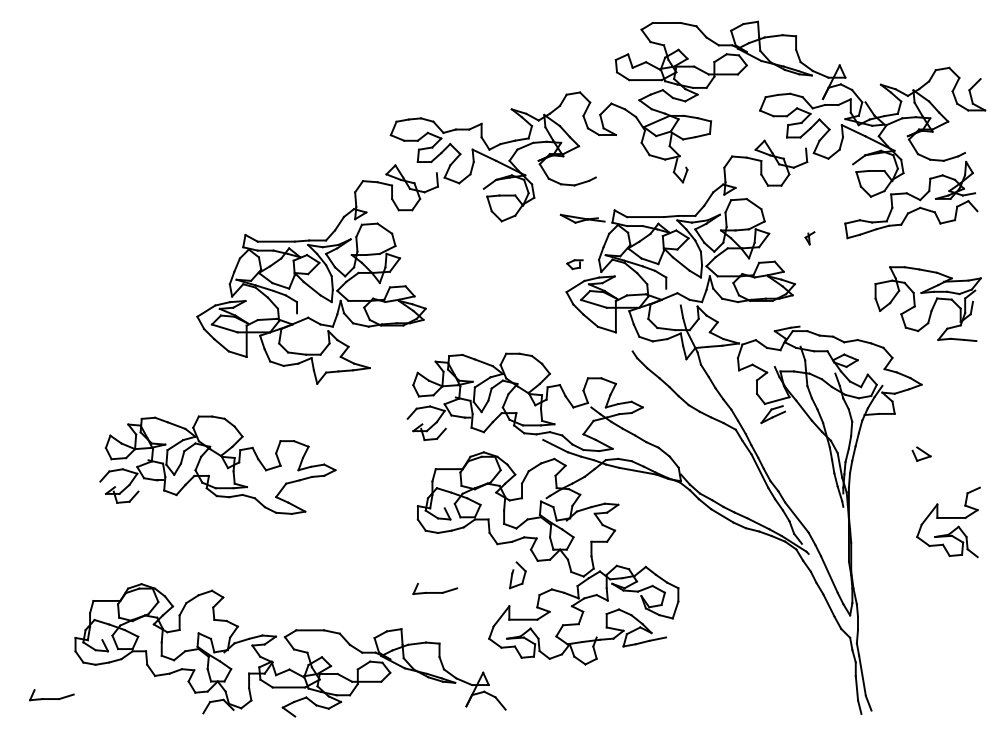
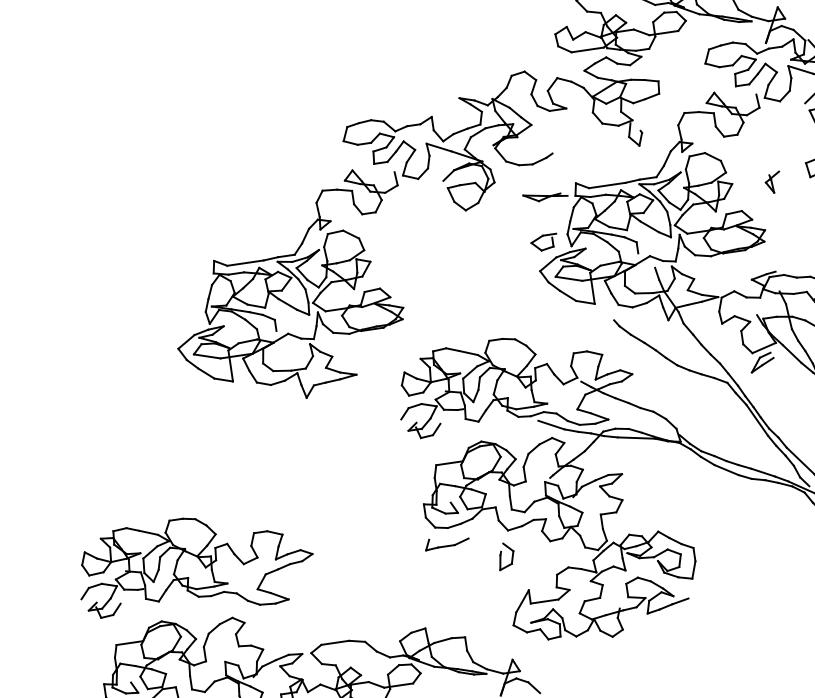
part: (809, 238) -> (772, 183), size x1.67
part: (574, 264) -> (543, 242), size x1.67
part: (217, 464) -> (194, 565), moved
part: (517, 575) -> (505, 556), moved
part: (435, 588) -> (447, 541), moved

